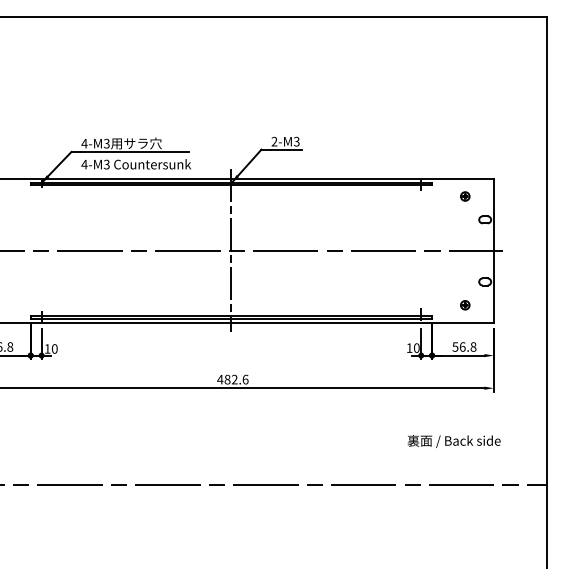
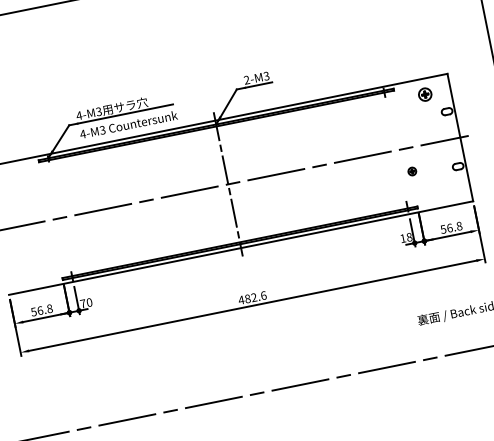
part: (465, 196) -> (425, 94), size x1.6
part: (465, 305) -> (412, 171), moved
text: (47, 348) -> (83, 303), 10 -> 70
text: (416, 348) -> (409, 237), 10 -> 18

